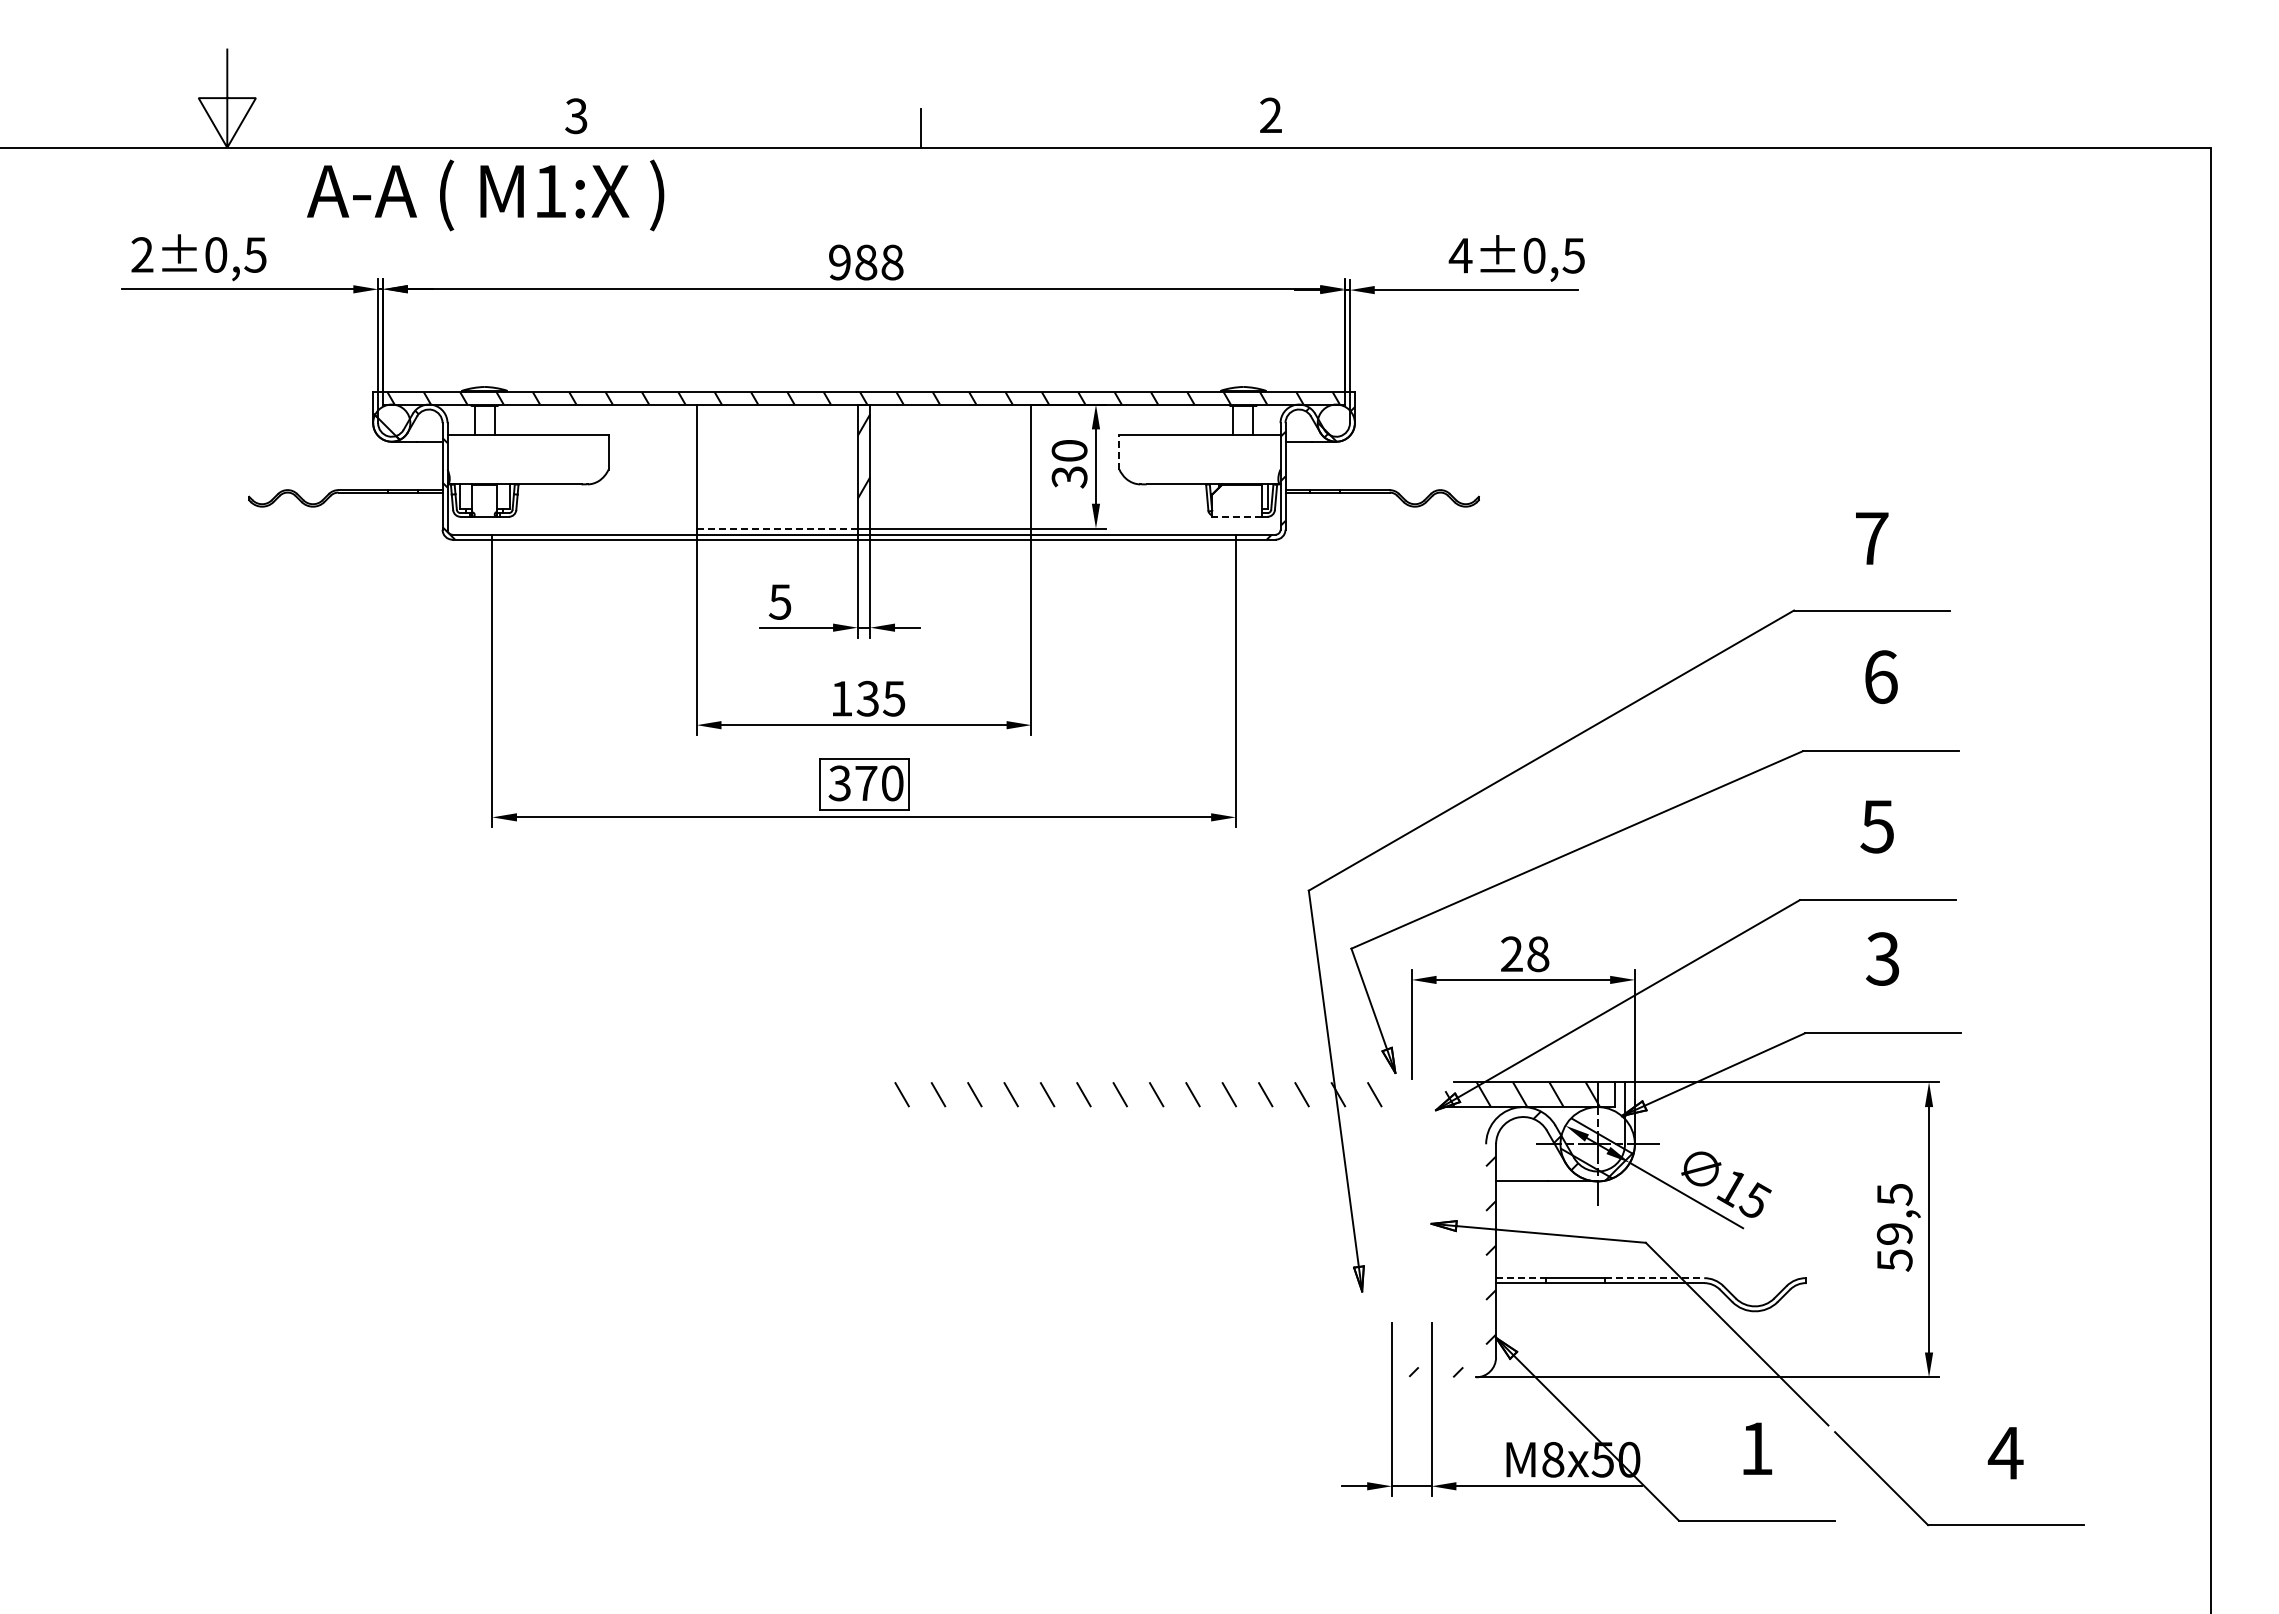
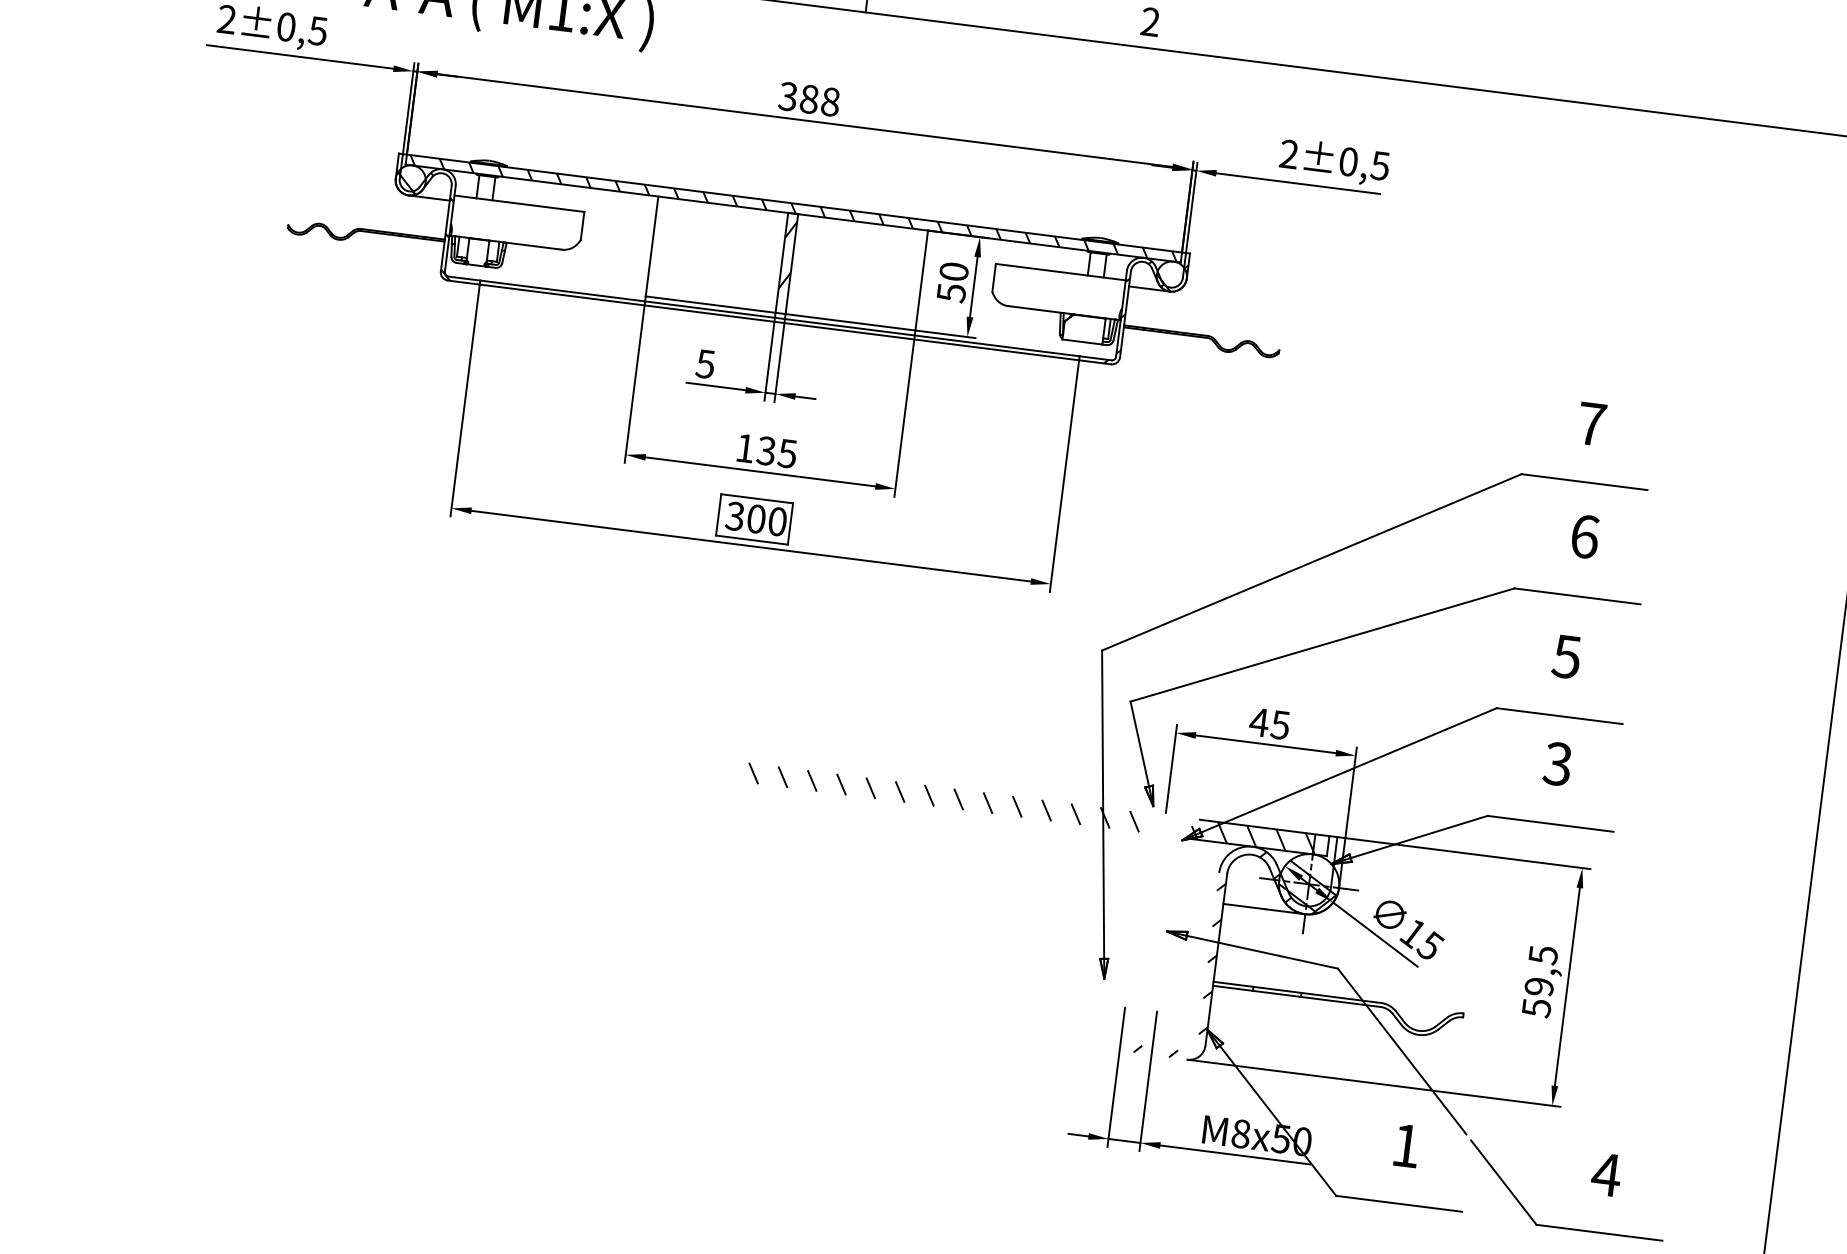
text: (1460, 255) -> (1289, 154), 4 -> 2
text: (839, 262) -> (787, 96), 988 -> 388
line: (1119, 451) -> (994, 277), dashed -> solid
text: (1069, 477) -> (951, 293), 30 -> 50
line: (1237, 516) -> (1082, 341), dashed -> solid
line: (777, 528) -> (710, 304), dashed -> solid
text: (866, 783) -> (756, 519), 370 -> 300
text: (1524, 954) -> (1269, 723), 28 -> 45
line: (1520, 1278) -> (1233, 984), dashed -> solid
line: (1654, 1278) -> (1341, 998), dashed -> solid

